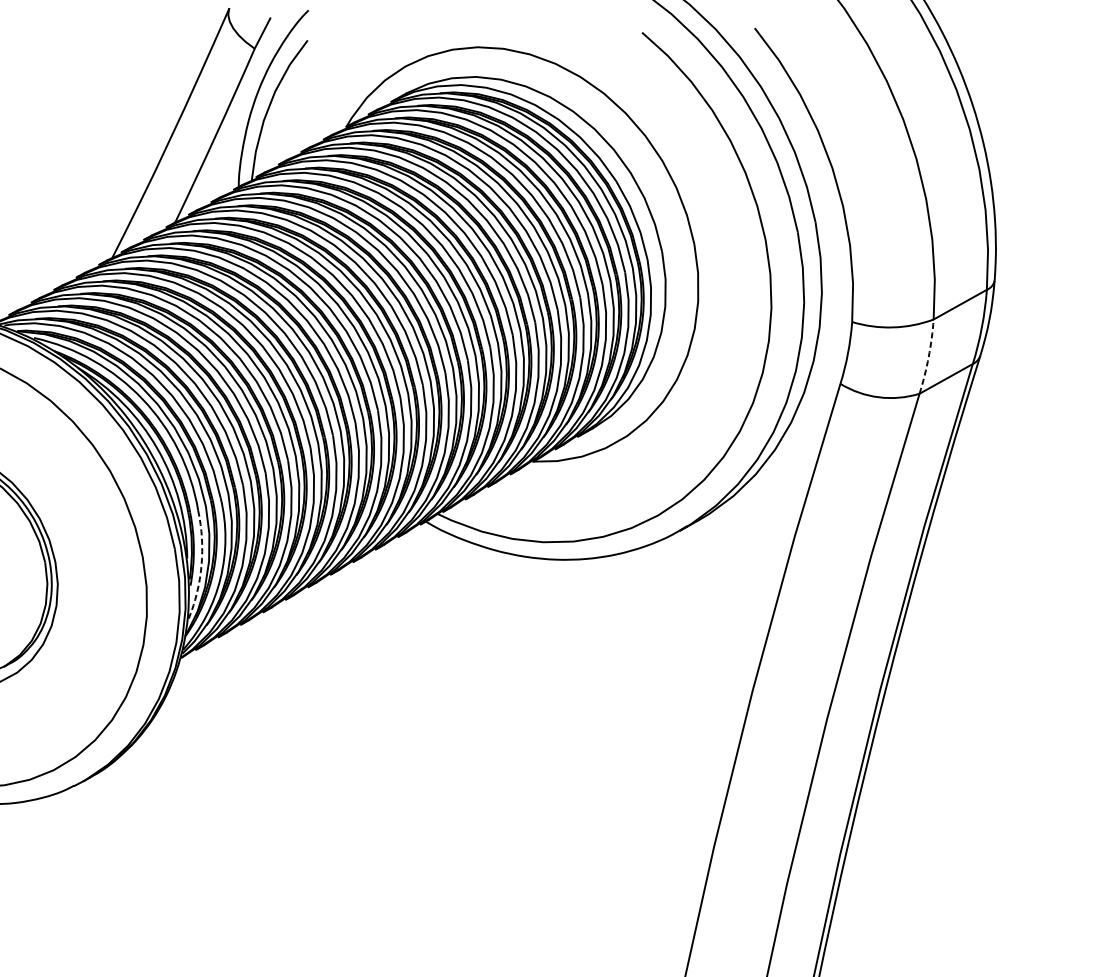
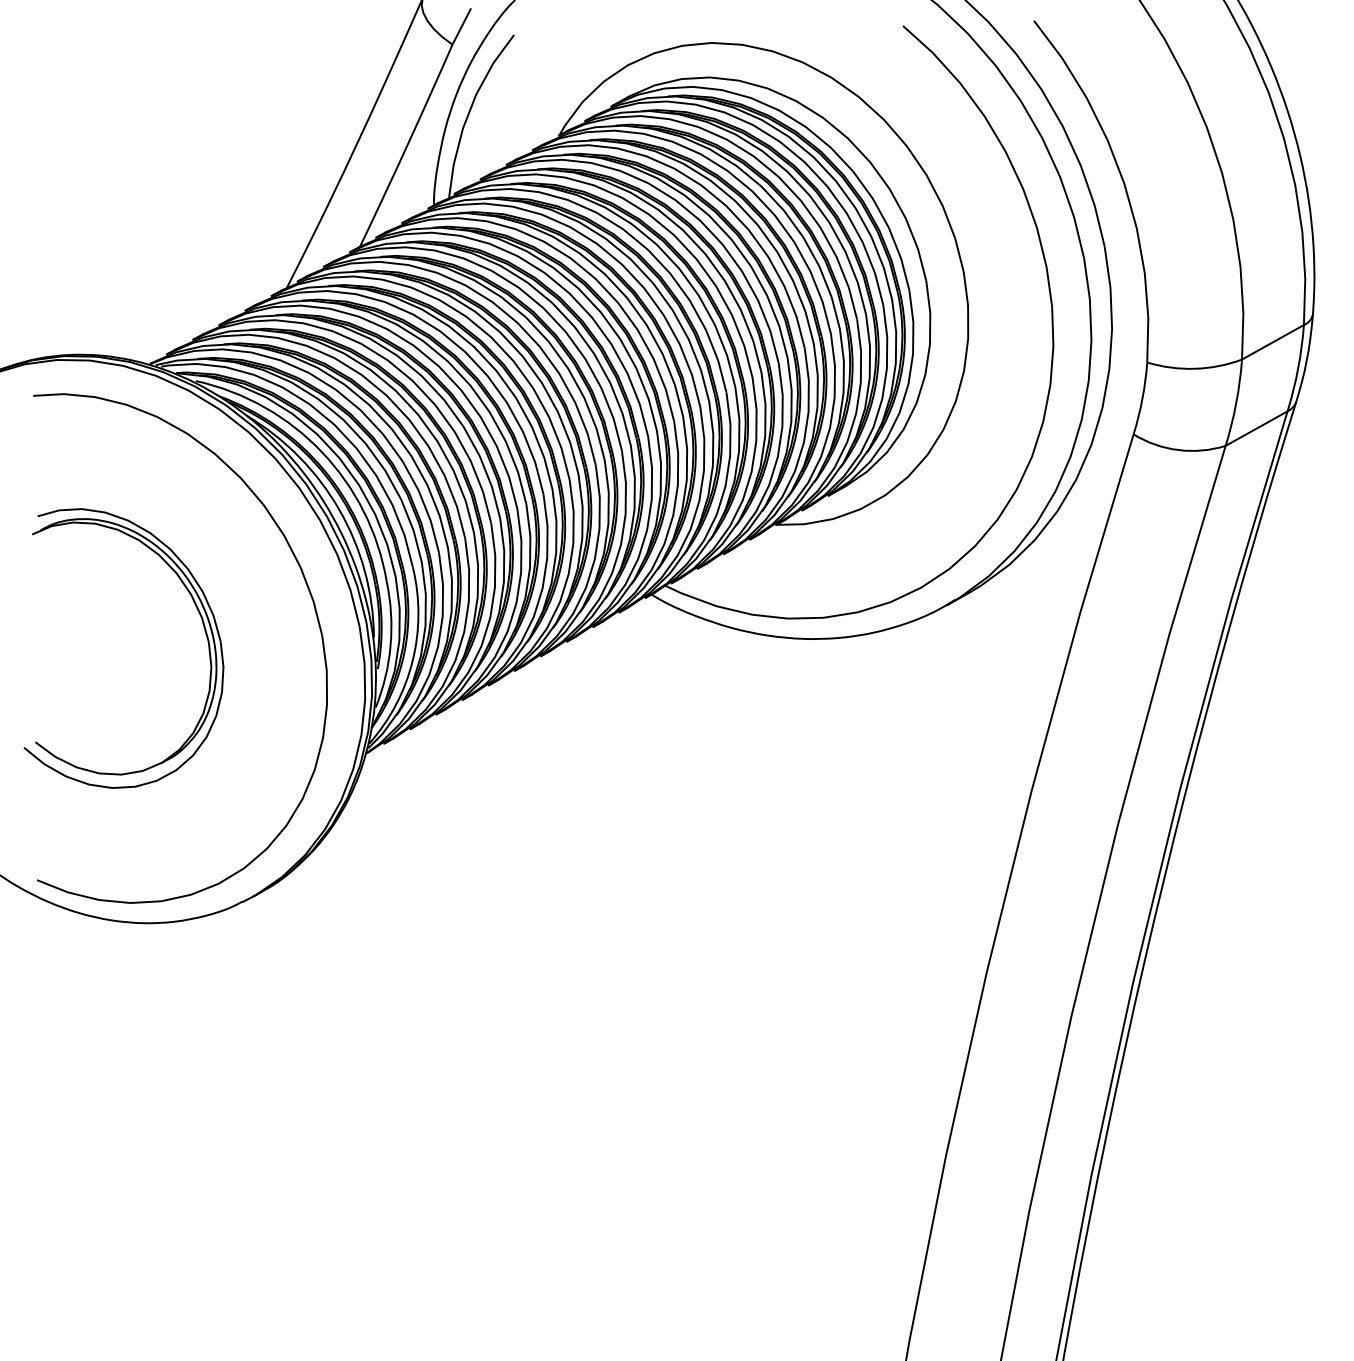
arc: (928, 357) -> (1236, 403), dashed -> solid
arc: (201, 565) -> (390, 645), dashed -> solid

